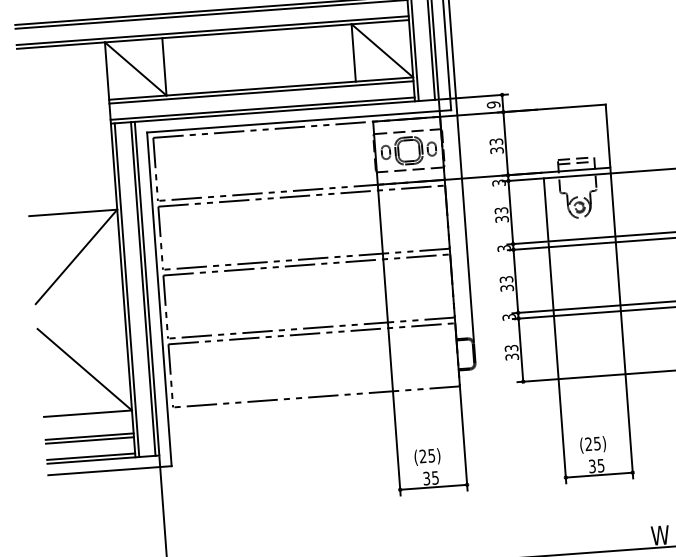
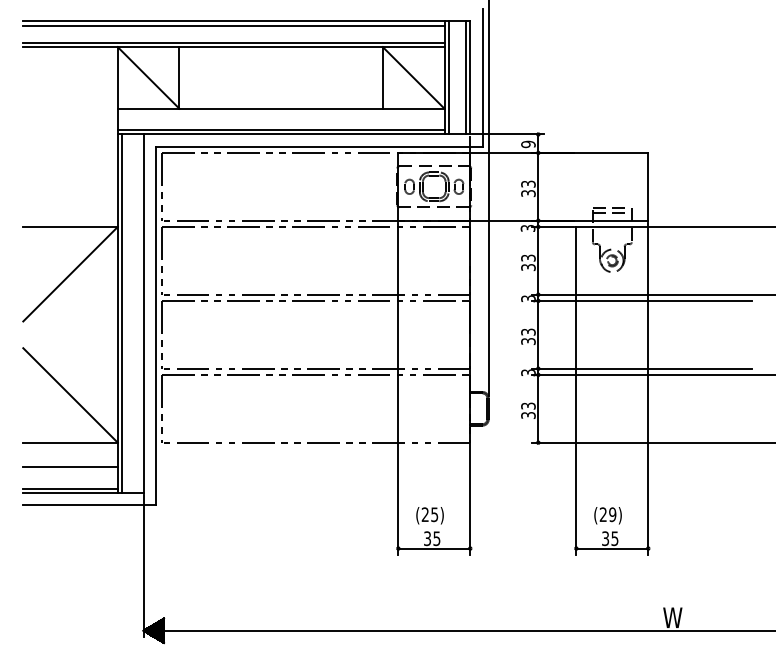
line: (260, 92) -> (280, 112), removed
line: (143, 288) -> (139, 313), removed
line: (89, 440) -> (70, 471), removed
text: (597, 443) -> (612, 514), (25) -> (29)

